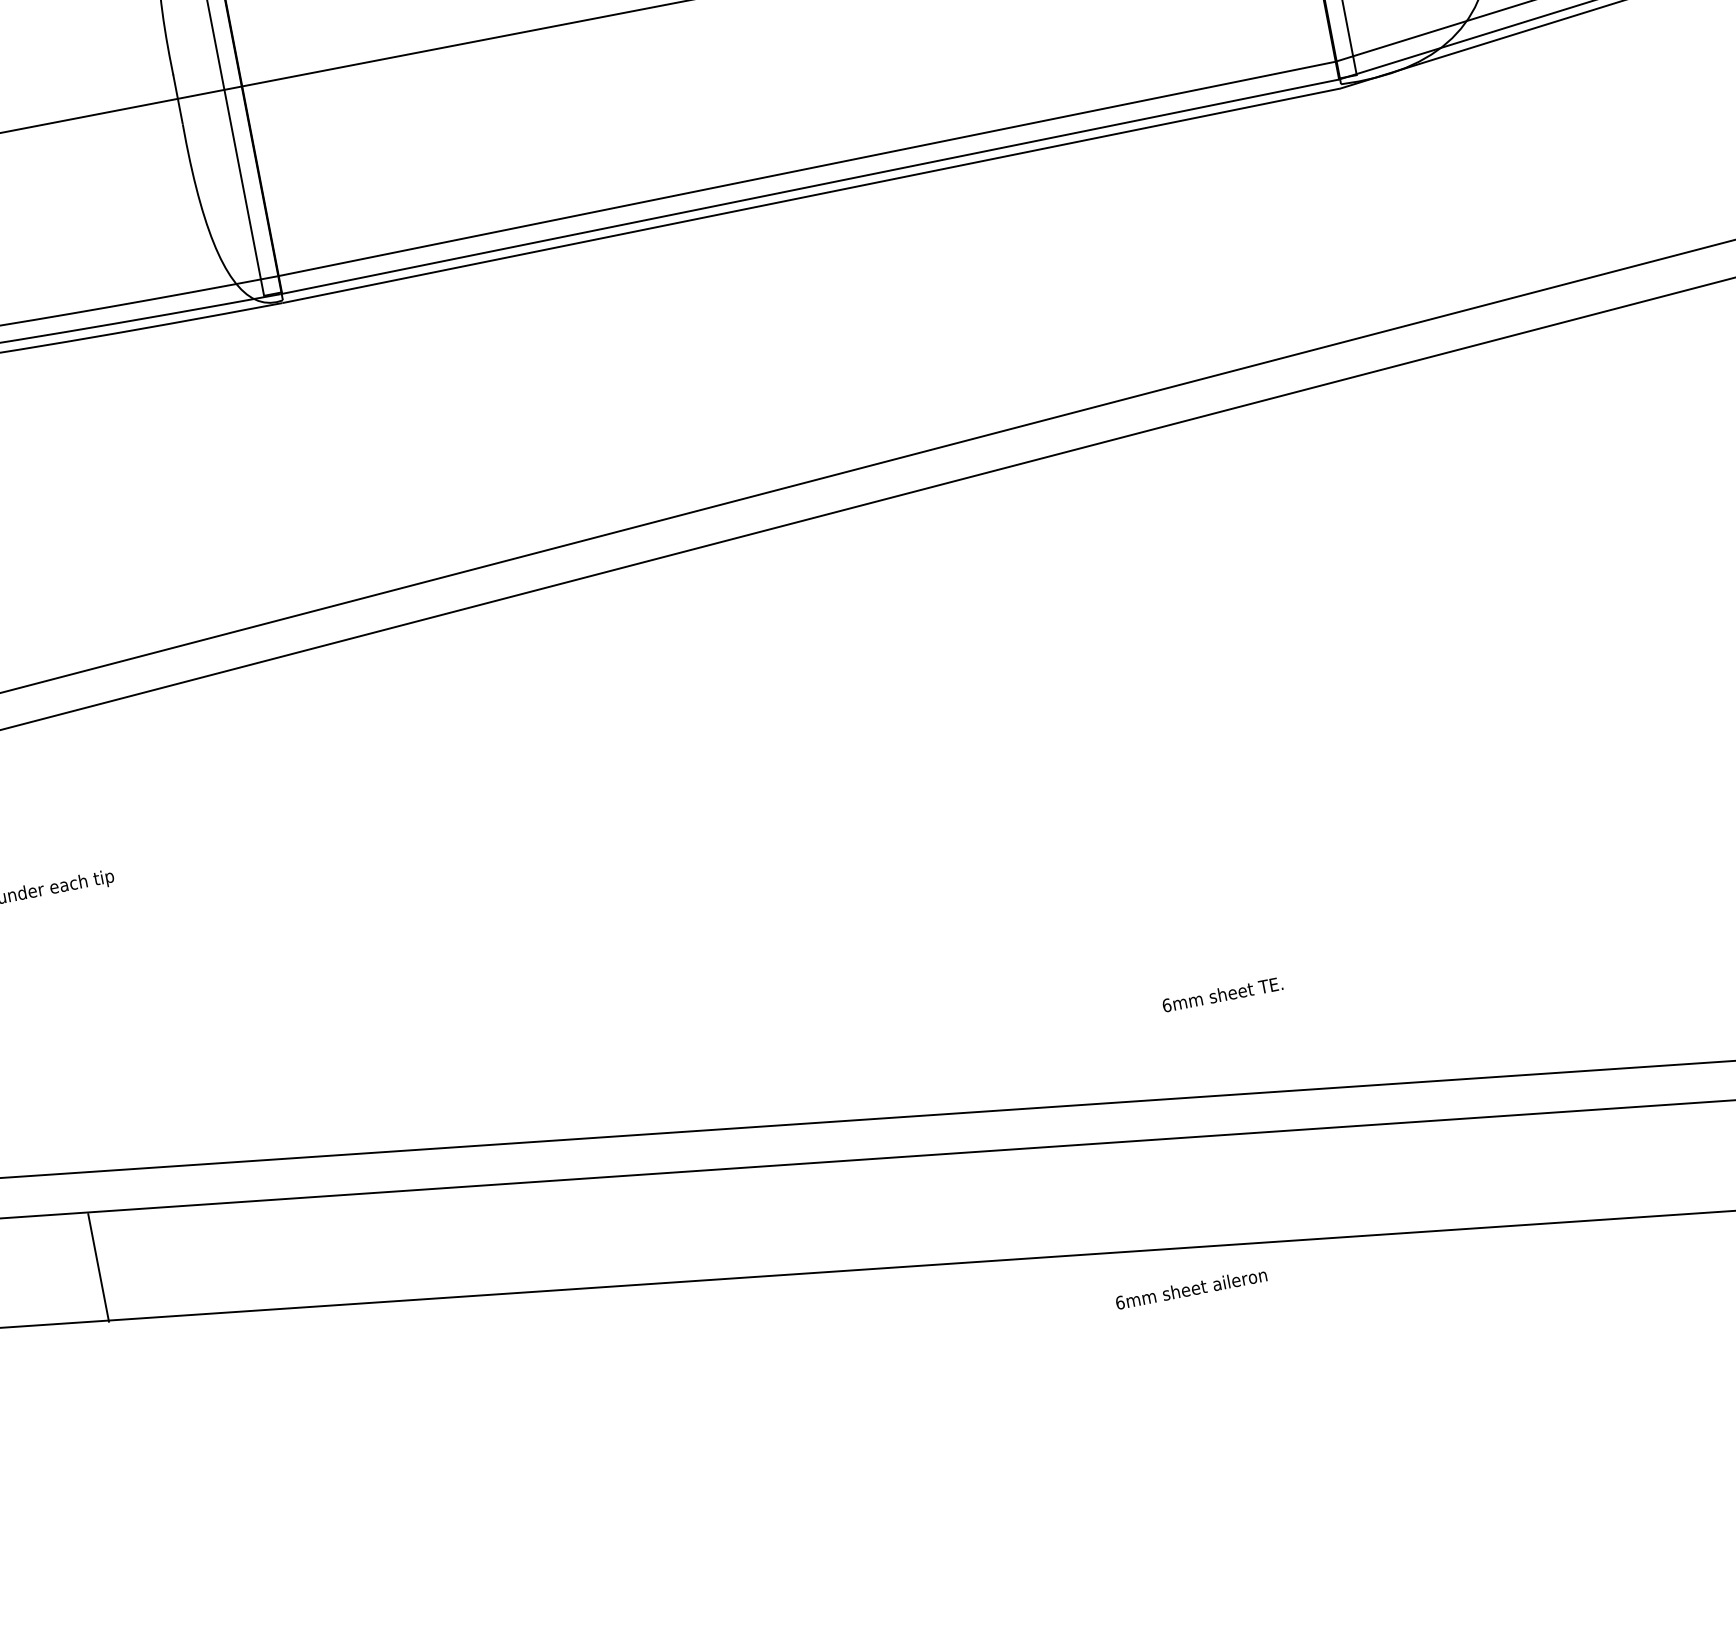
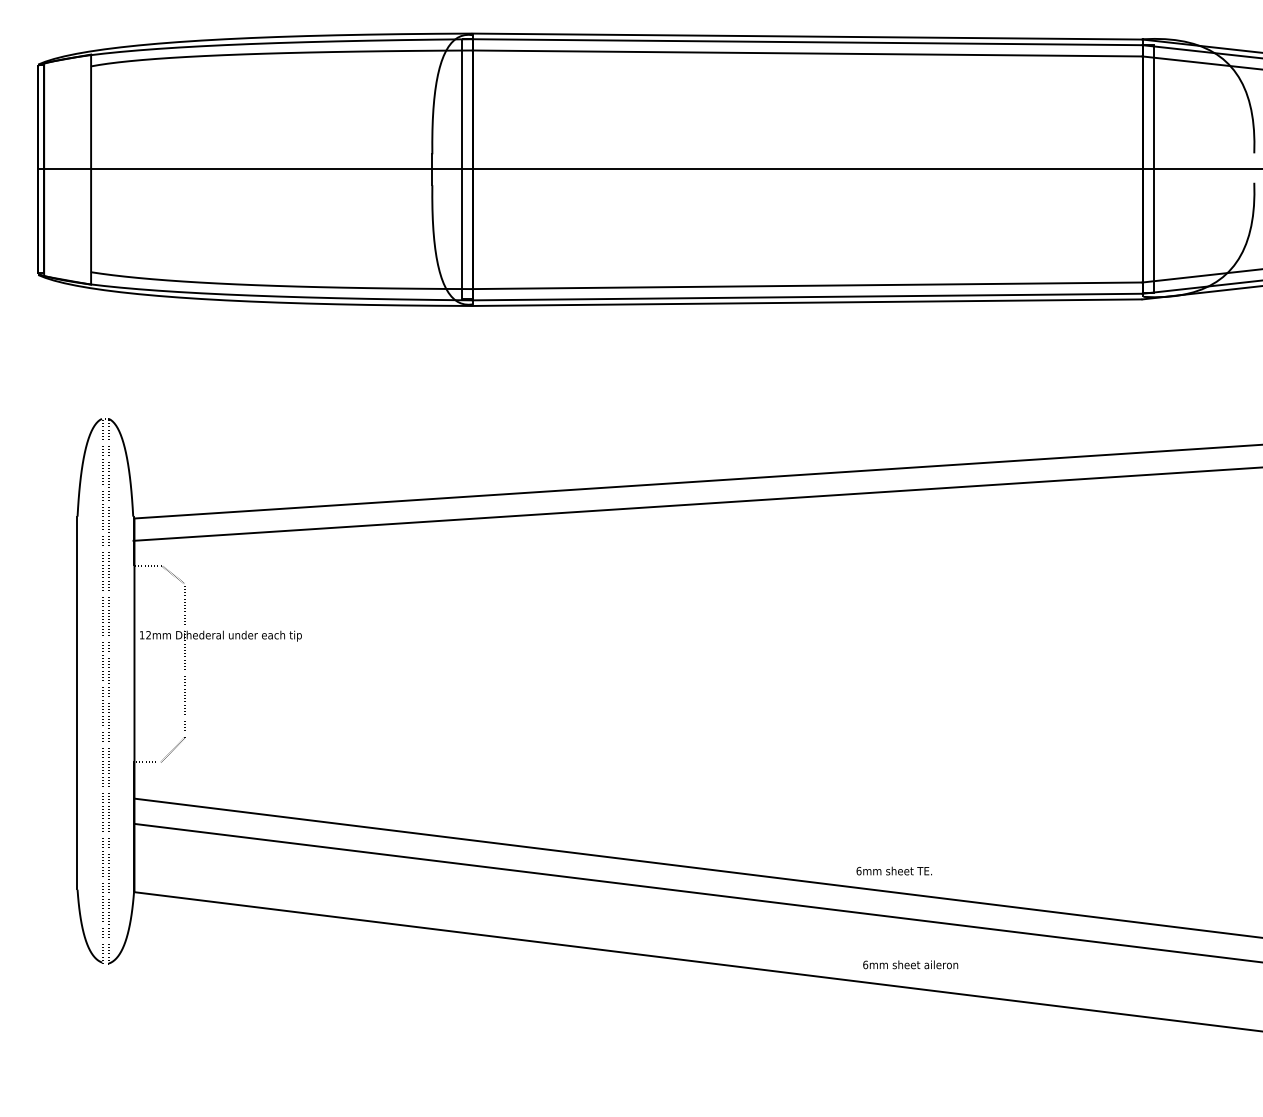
text: (1221, 993) -> (893, 870), moved
line: (98, 1267) -> (246, 872), removed
text: (1191, 1288) -> (910, 964), moved

